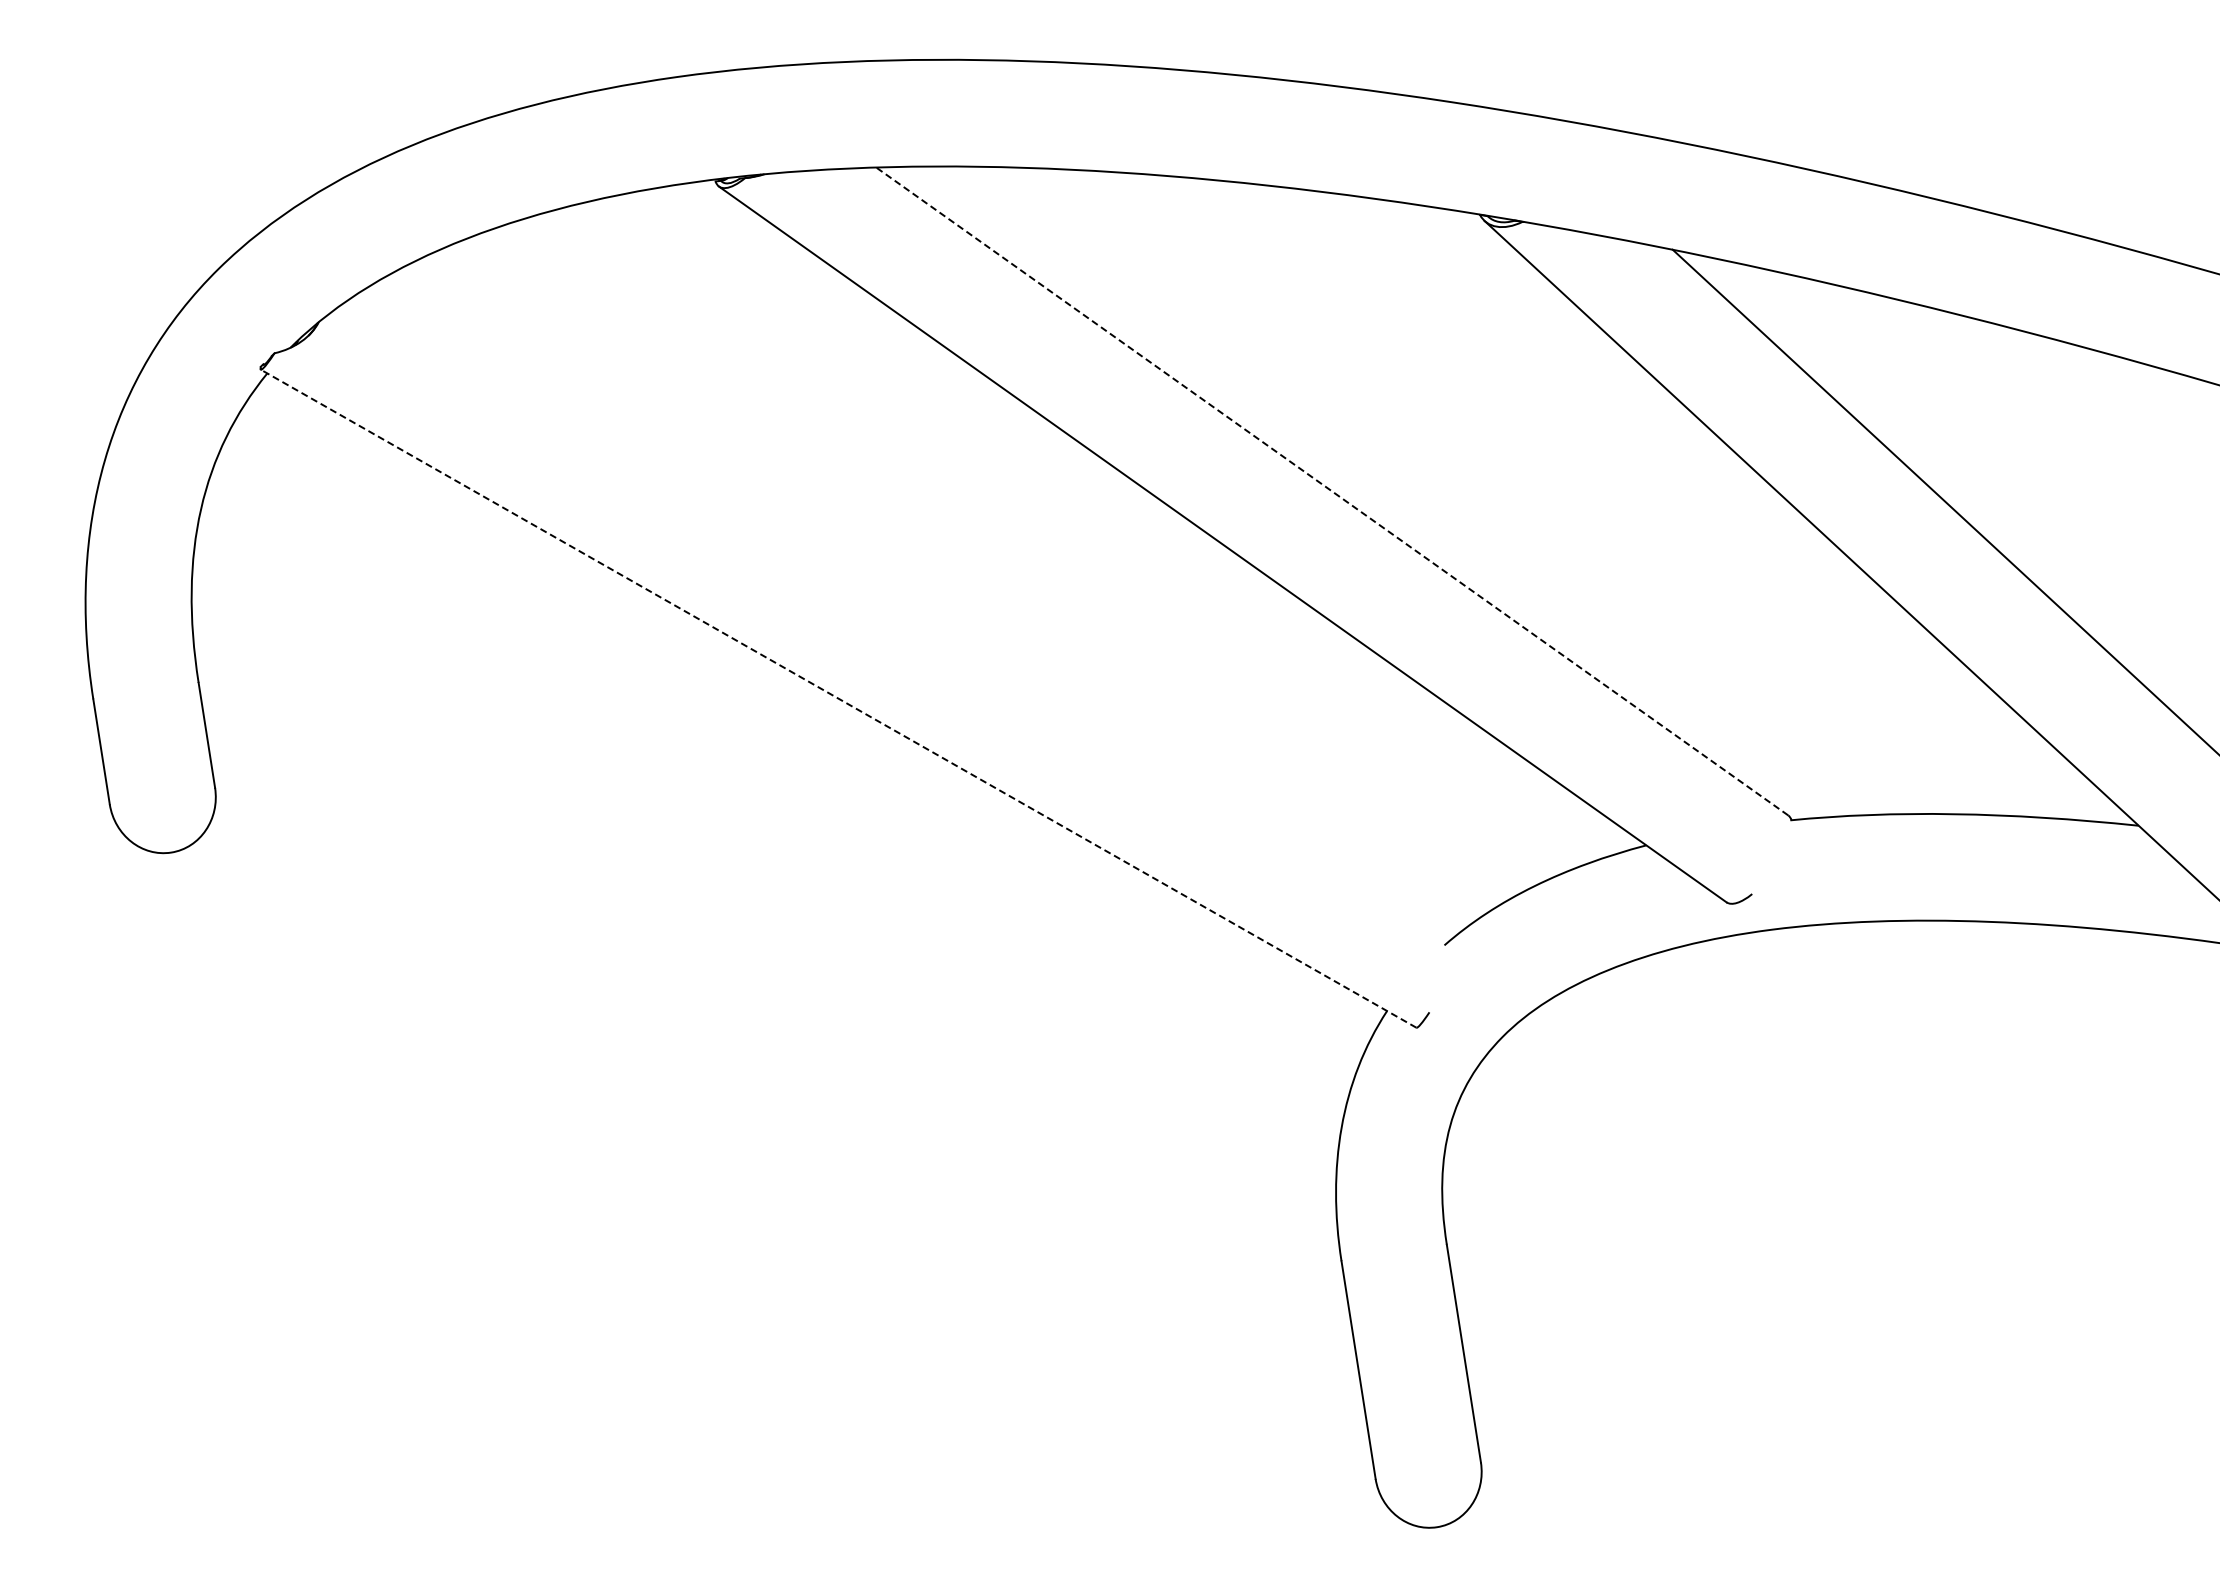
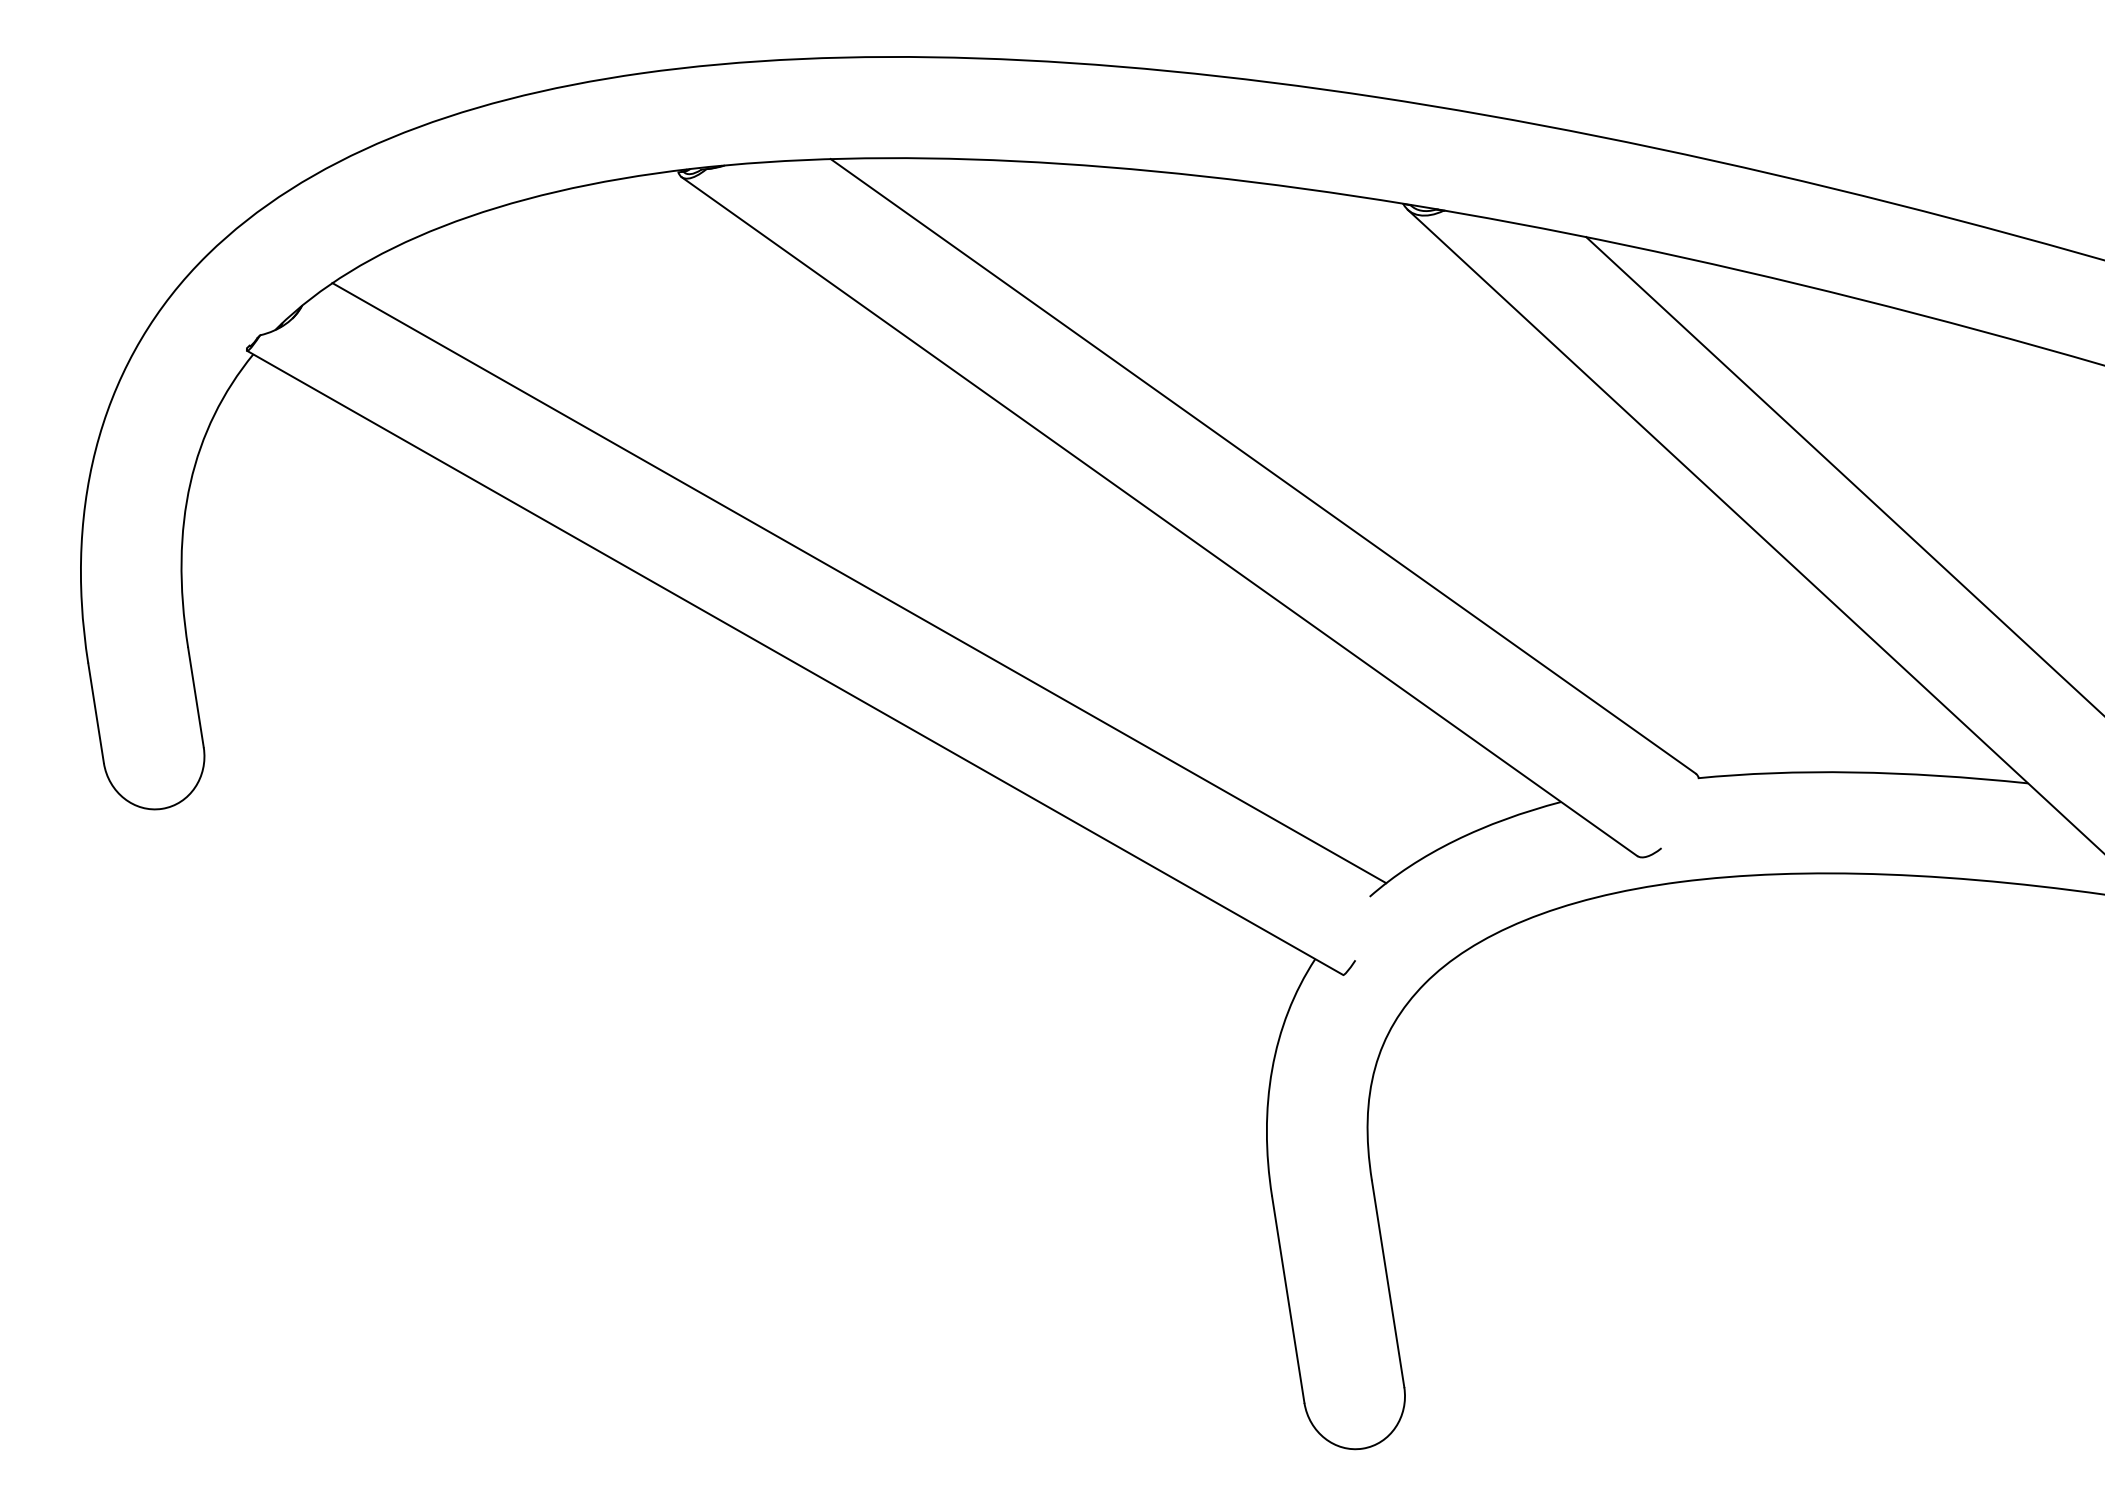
line: (1331, 491) -> (1262, 466), dashed -> solid
line: (905, 614) -> (858, 583), added
line: (838, 698) -> (795, 662), dashed -> solid

